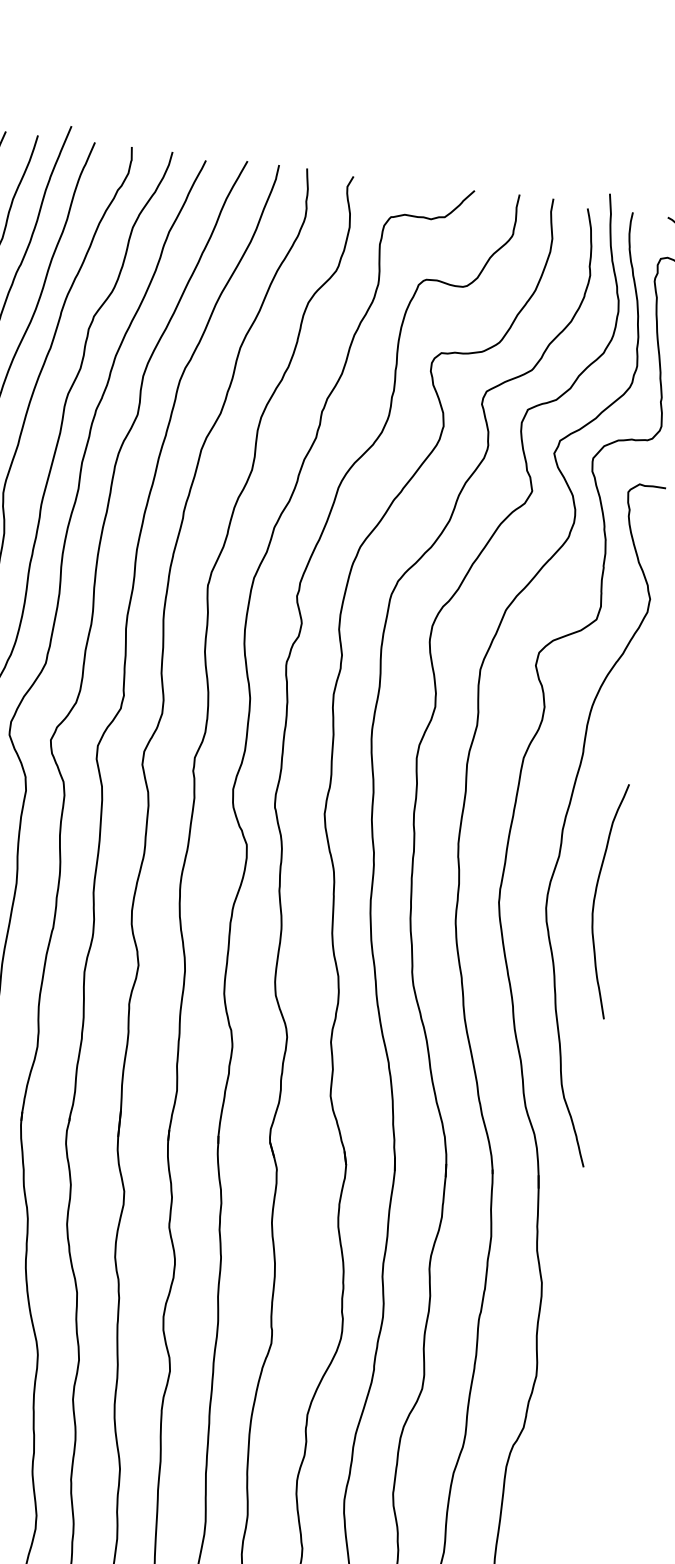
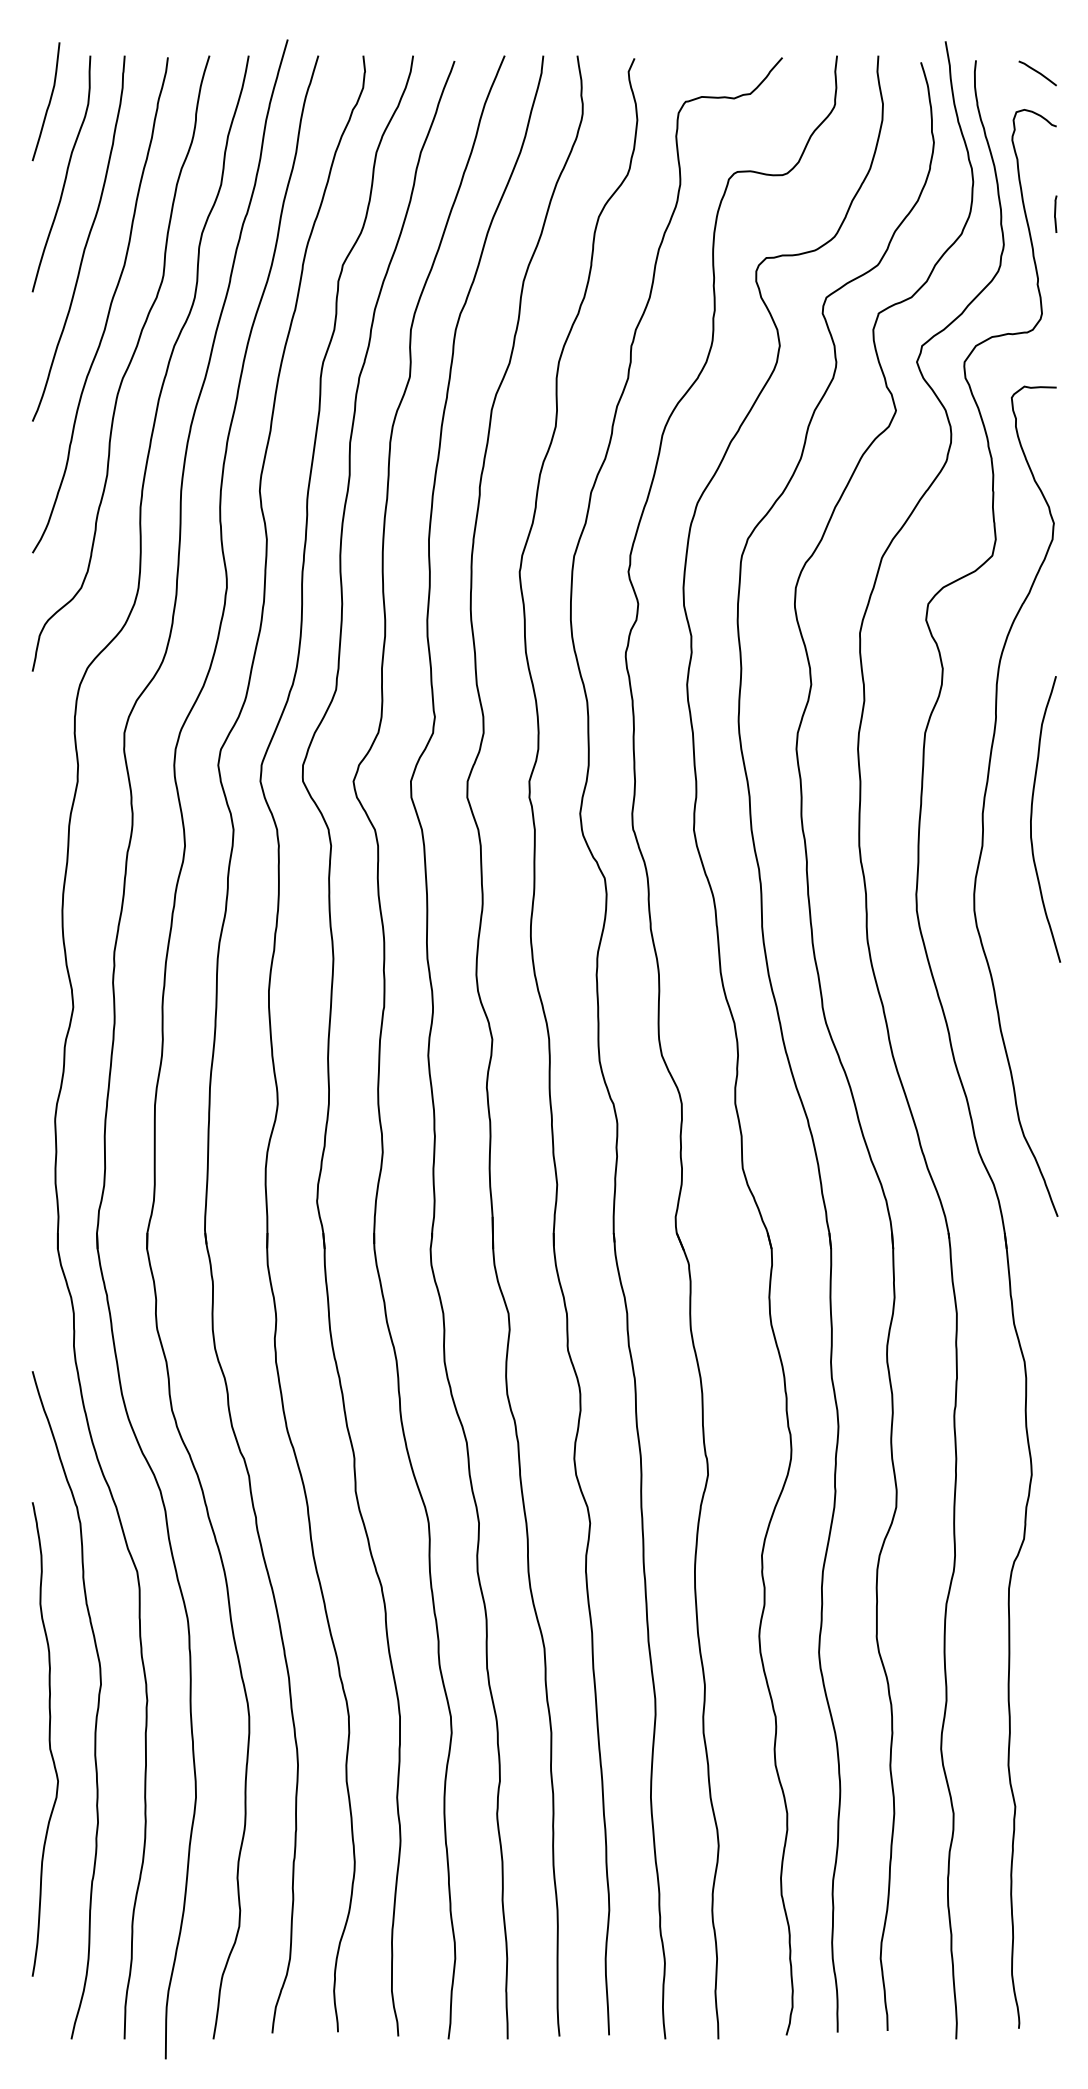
curve: (595, 897) -> (1032, 817), moved

